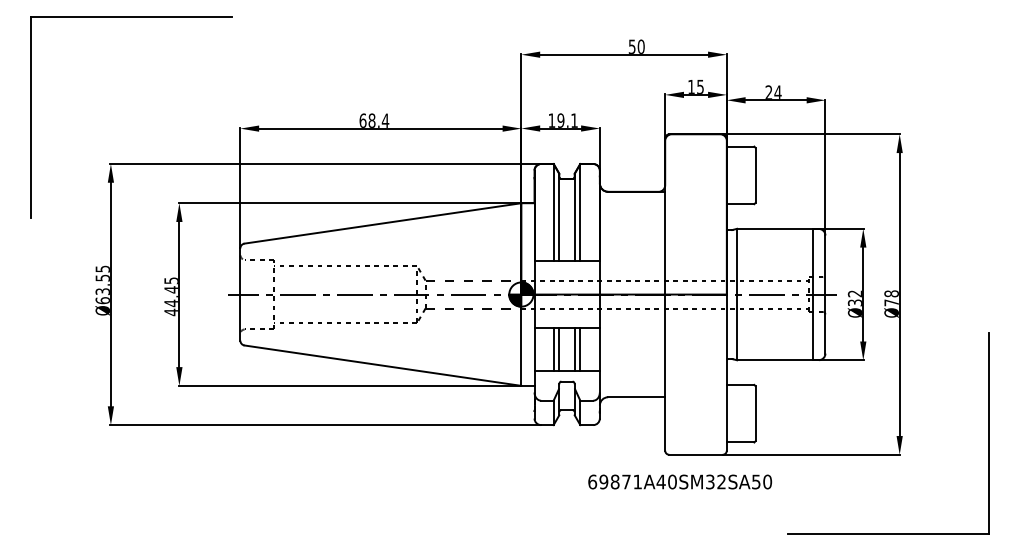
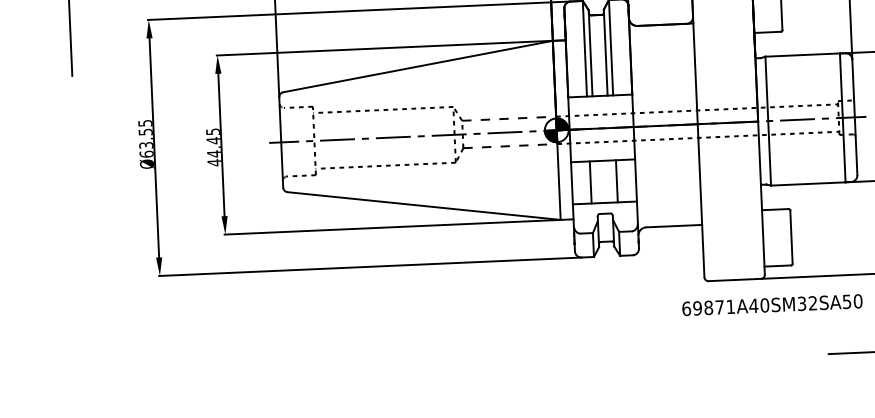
line: (559, 348) -> (596, 181), removed
line: (574, 348) -> (611, 180), removed
text: (680, 481) -> (772, 304), moved

